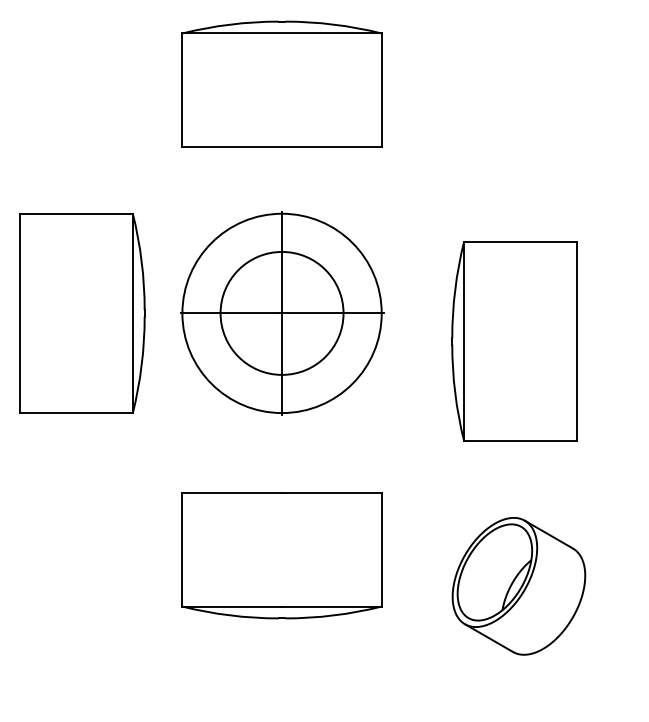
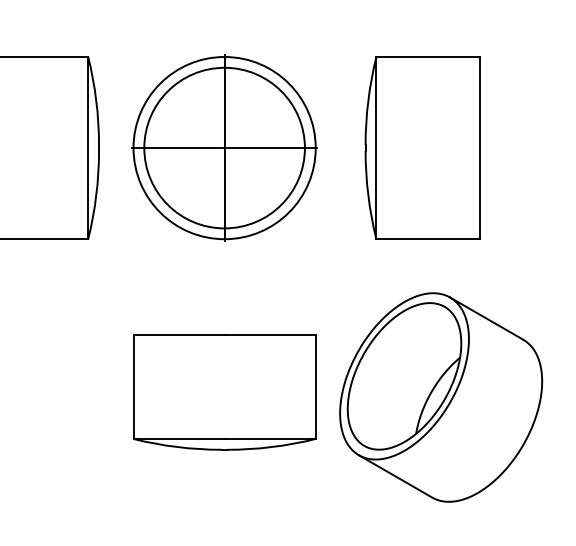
circle: (281, 313) -> (224, 148), size x1.43
part: (514, 341) -> (422, 148), moved
part: (281, 555) -> (224, 392), moved
part: (518, 586) -> (440, 397), size x1.67

